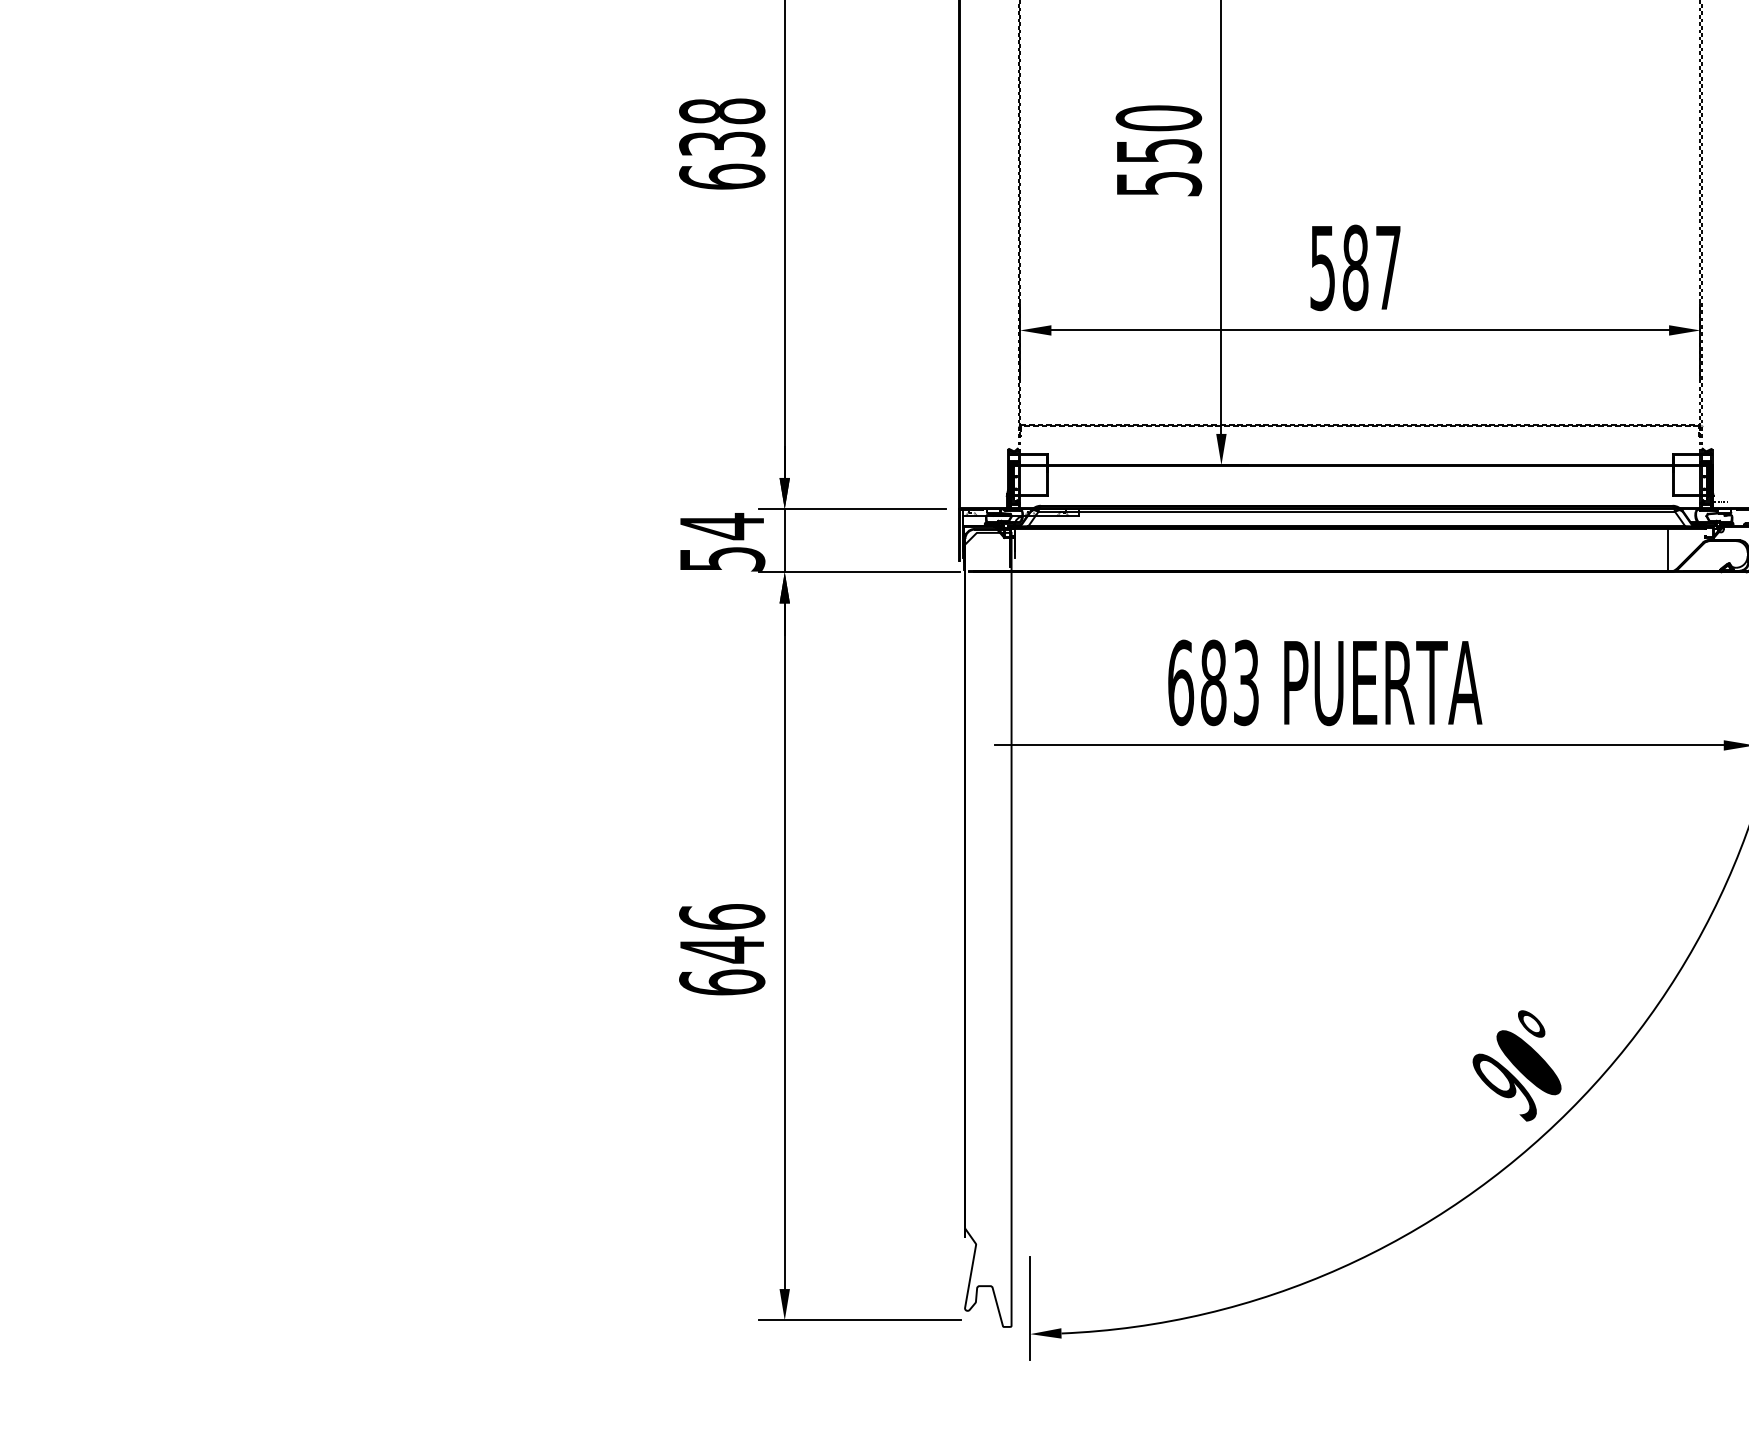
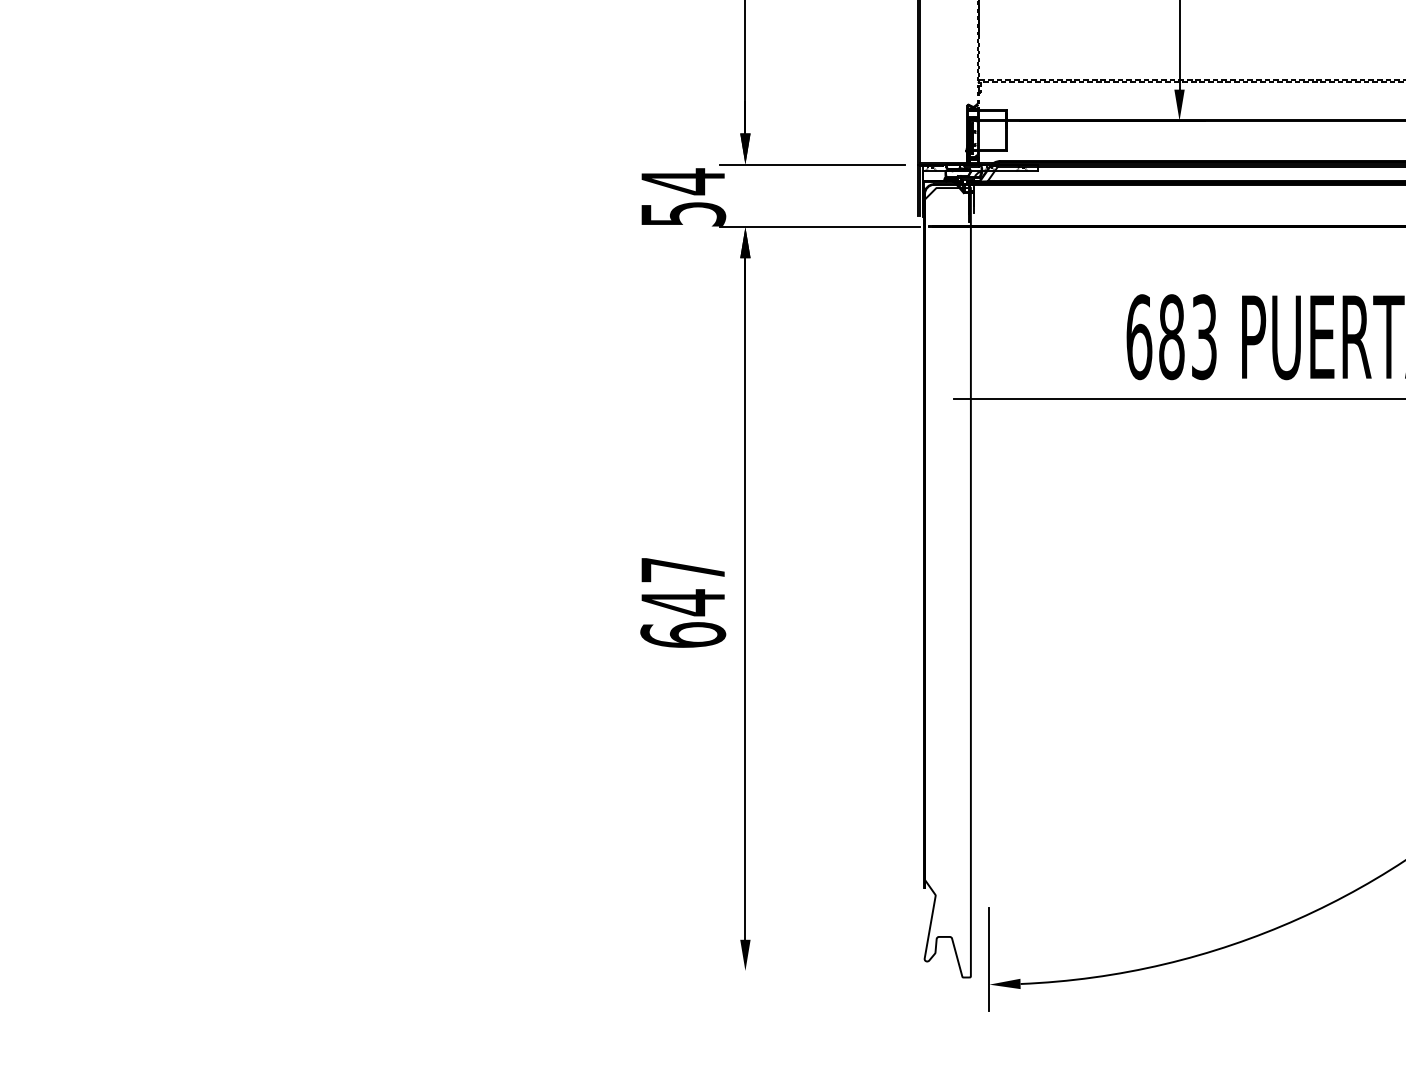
line: (784, 540) -> (745, 195), removed
text: (722, 916) -> (683, 569), 646 -> 647
line: (859, 1320) -> (819, 971), removed

